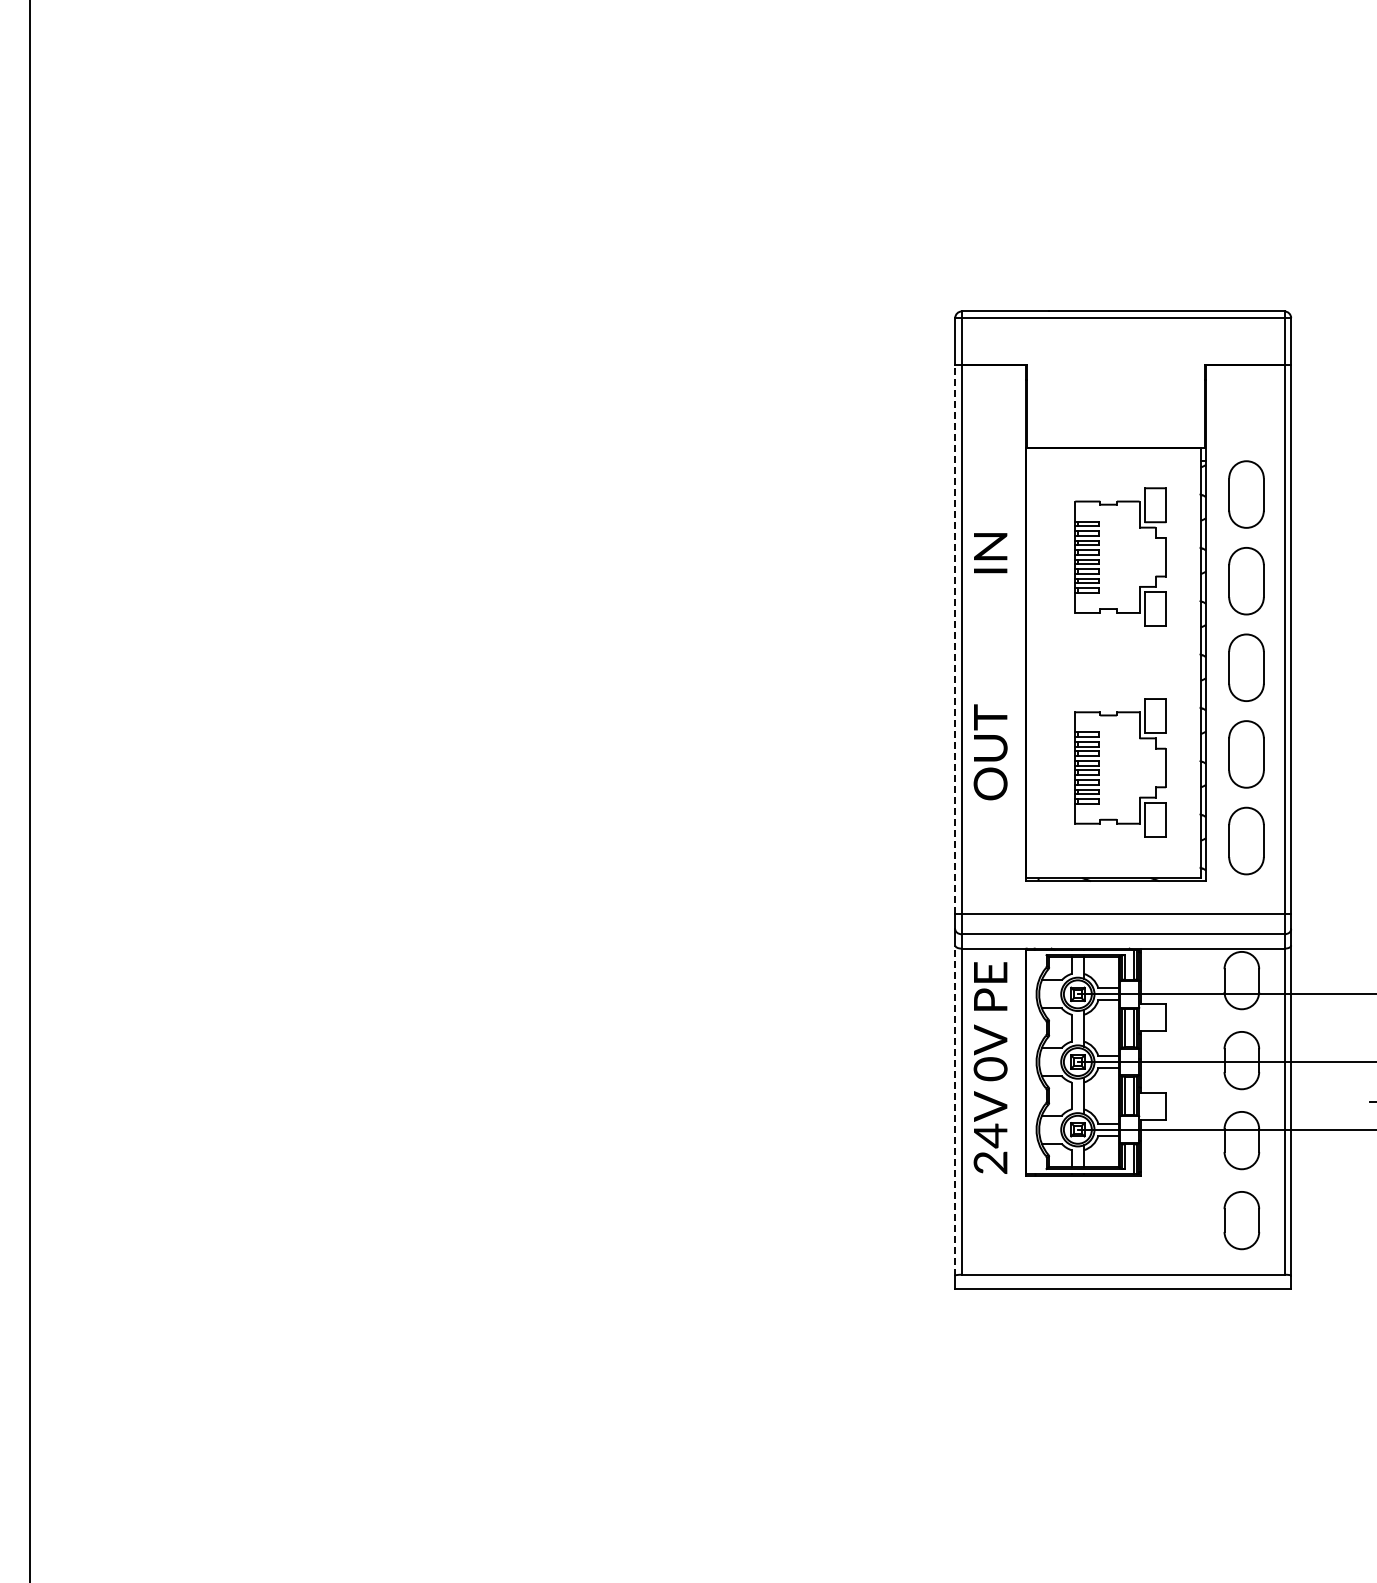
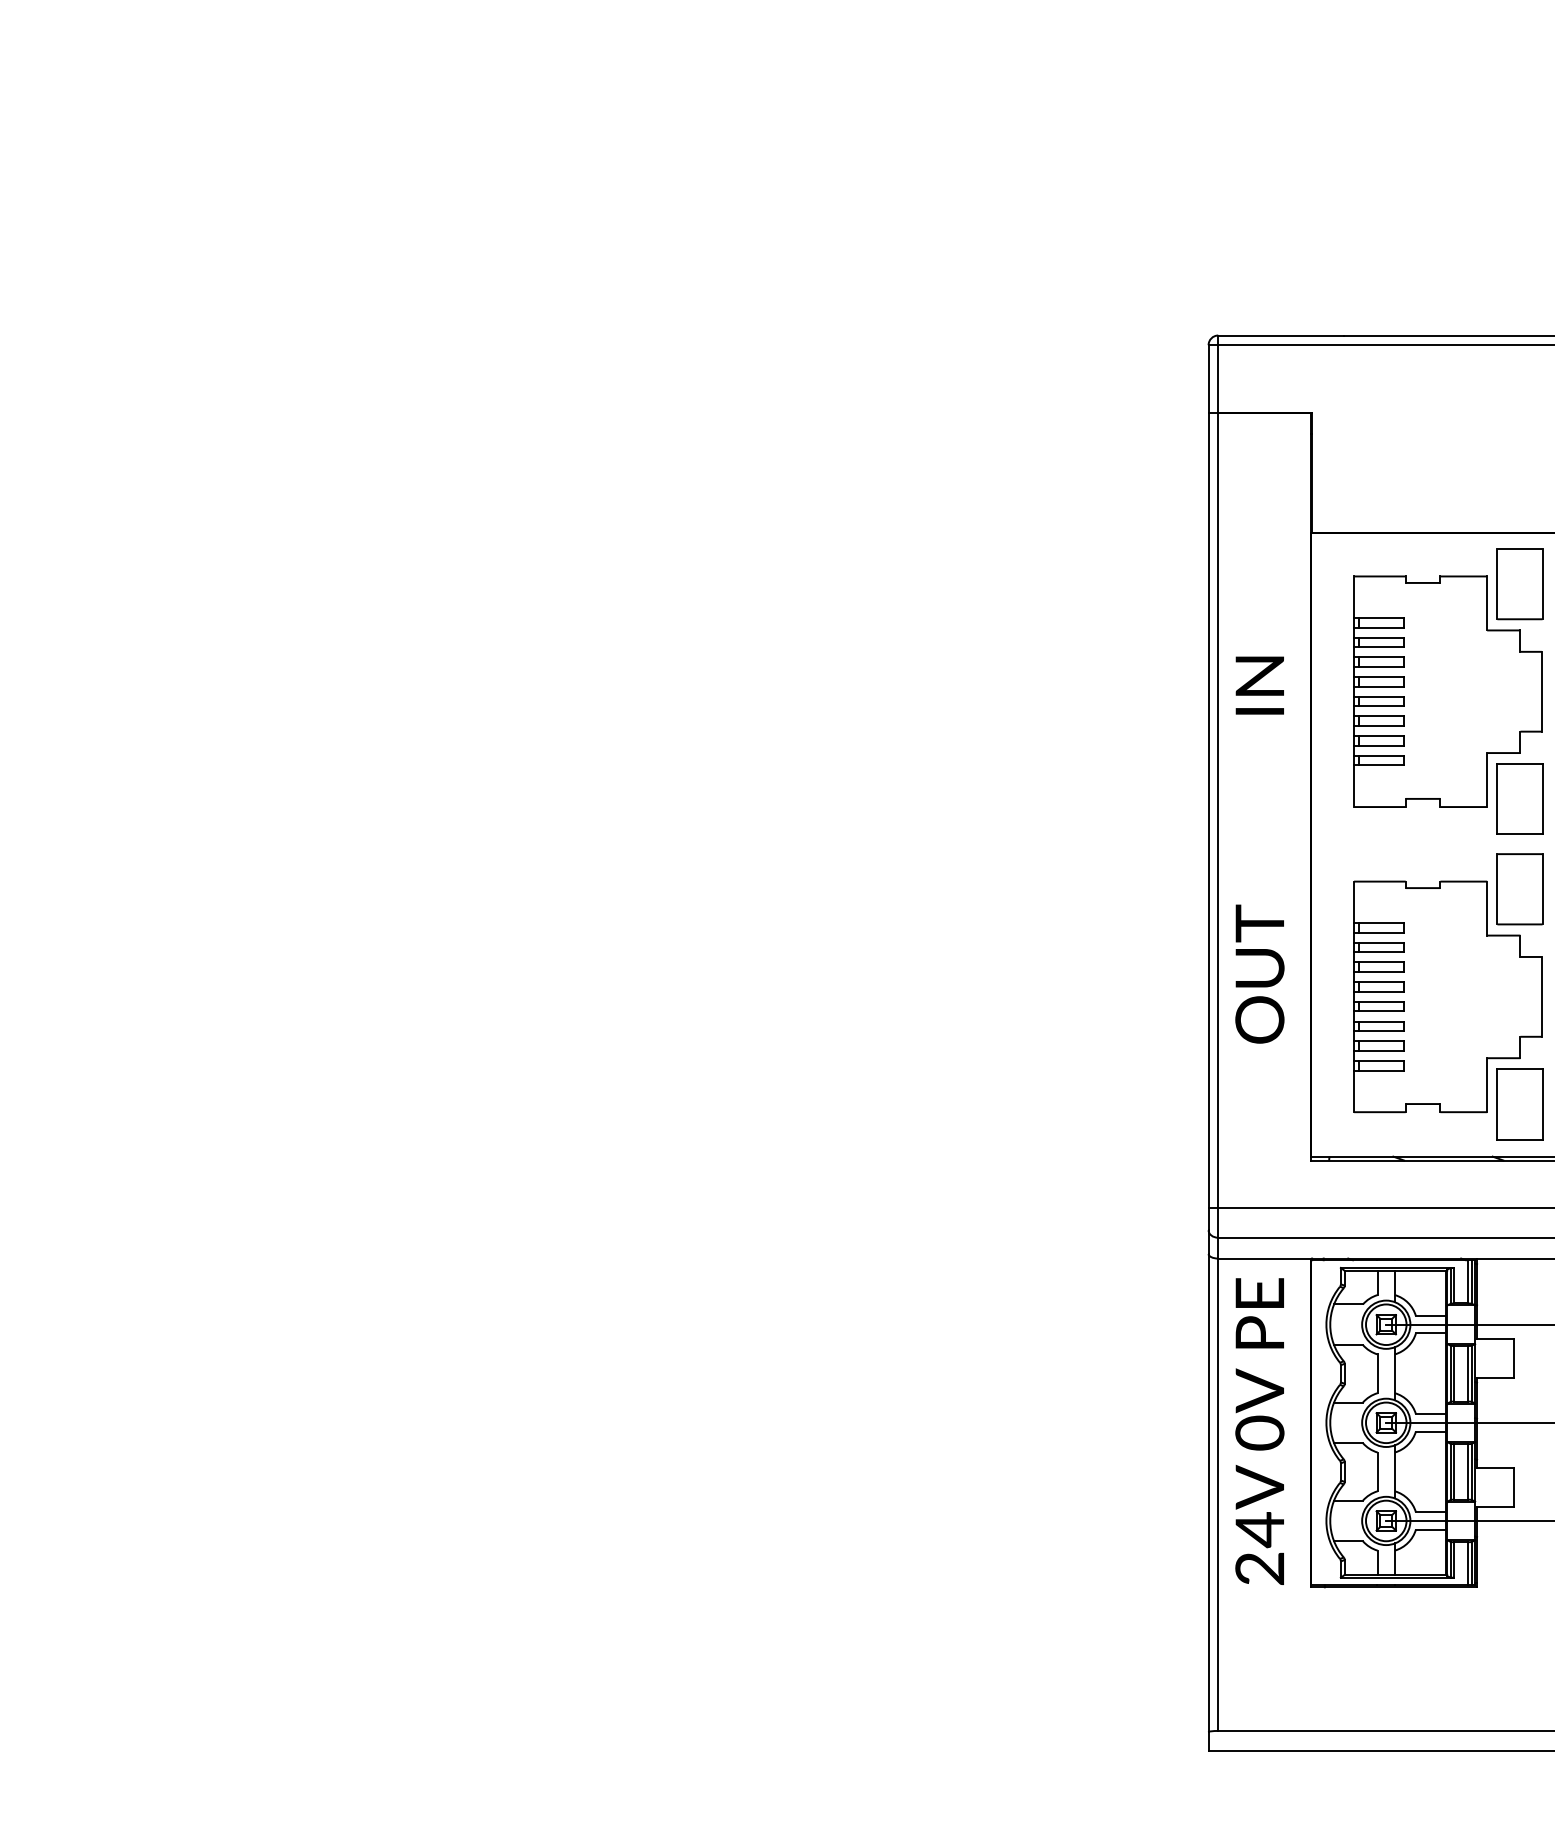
part: (1120, 556) -> (1448, 690), size x1.43
line: (955, 638) -> (1209, 809), dashed -> solid
part: (1120, 767) -> (1448, 996), size x1.43
line: (955, 1110) -> (1209, 1493), dashed -> solid

